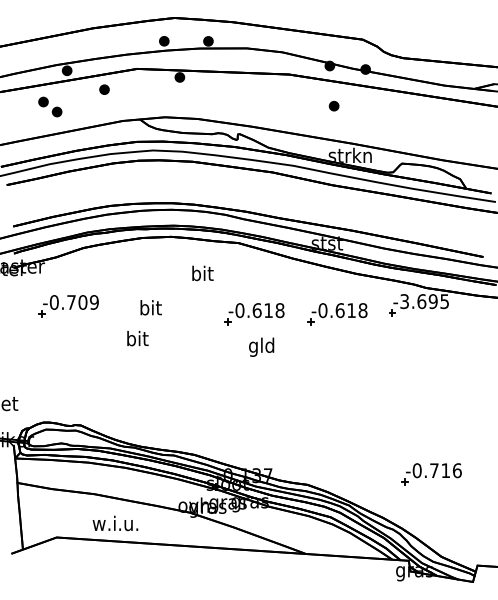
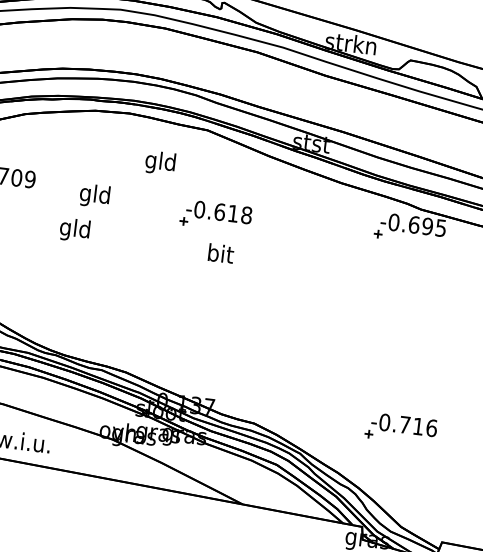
text: (201, 274) -> (159, 161), bit -> gld
text: (404, 301) -> (393, 222), -3.695 -> -0.695
text: (149, 309) -> (93, 195), bit -> gld
part: (337, 314) -> (313, 228), removed
text: (136, 340) -> (74, 230), bit -> gld
text: (261, 346) -> (219, 254), gld -> bit

